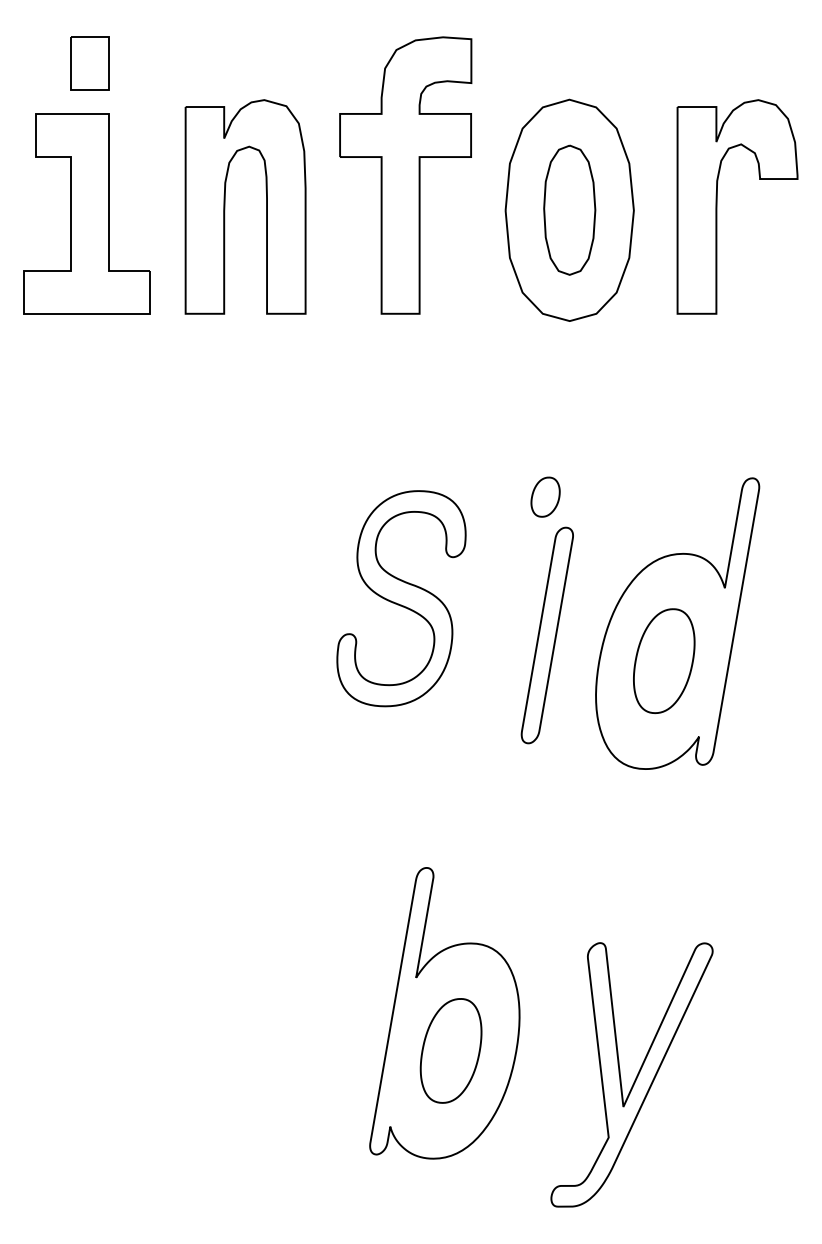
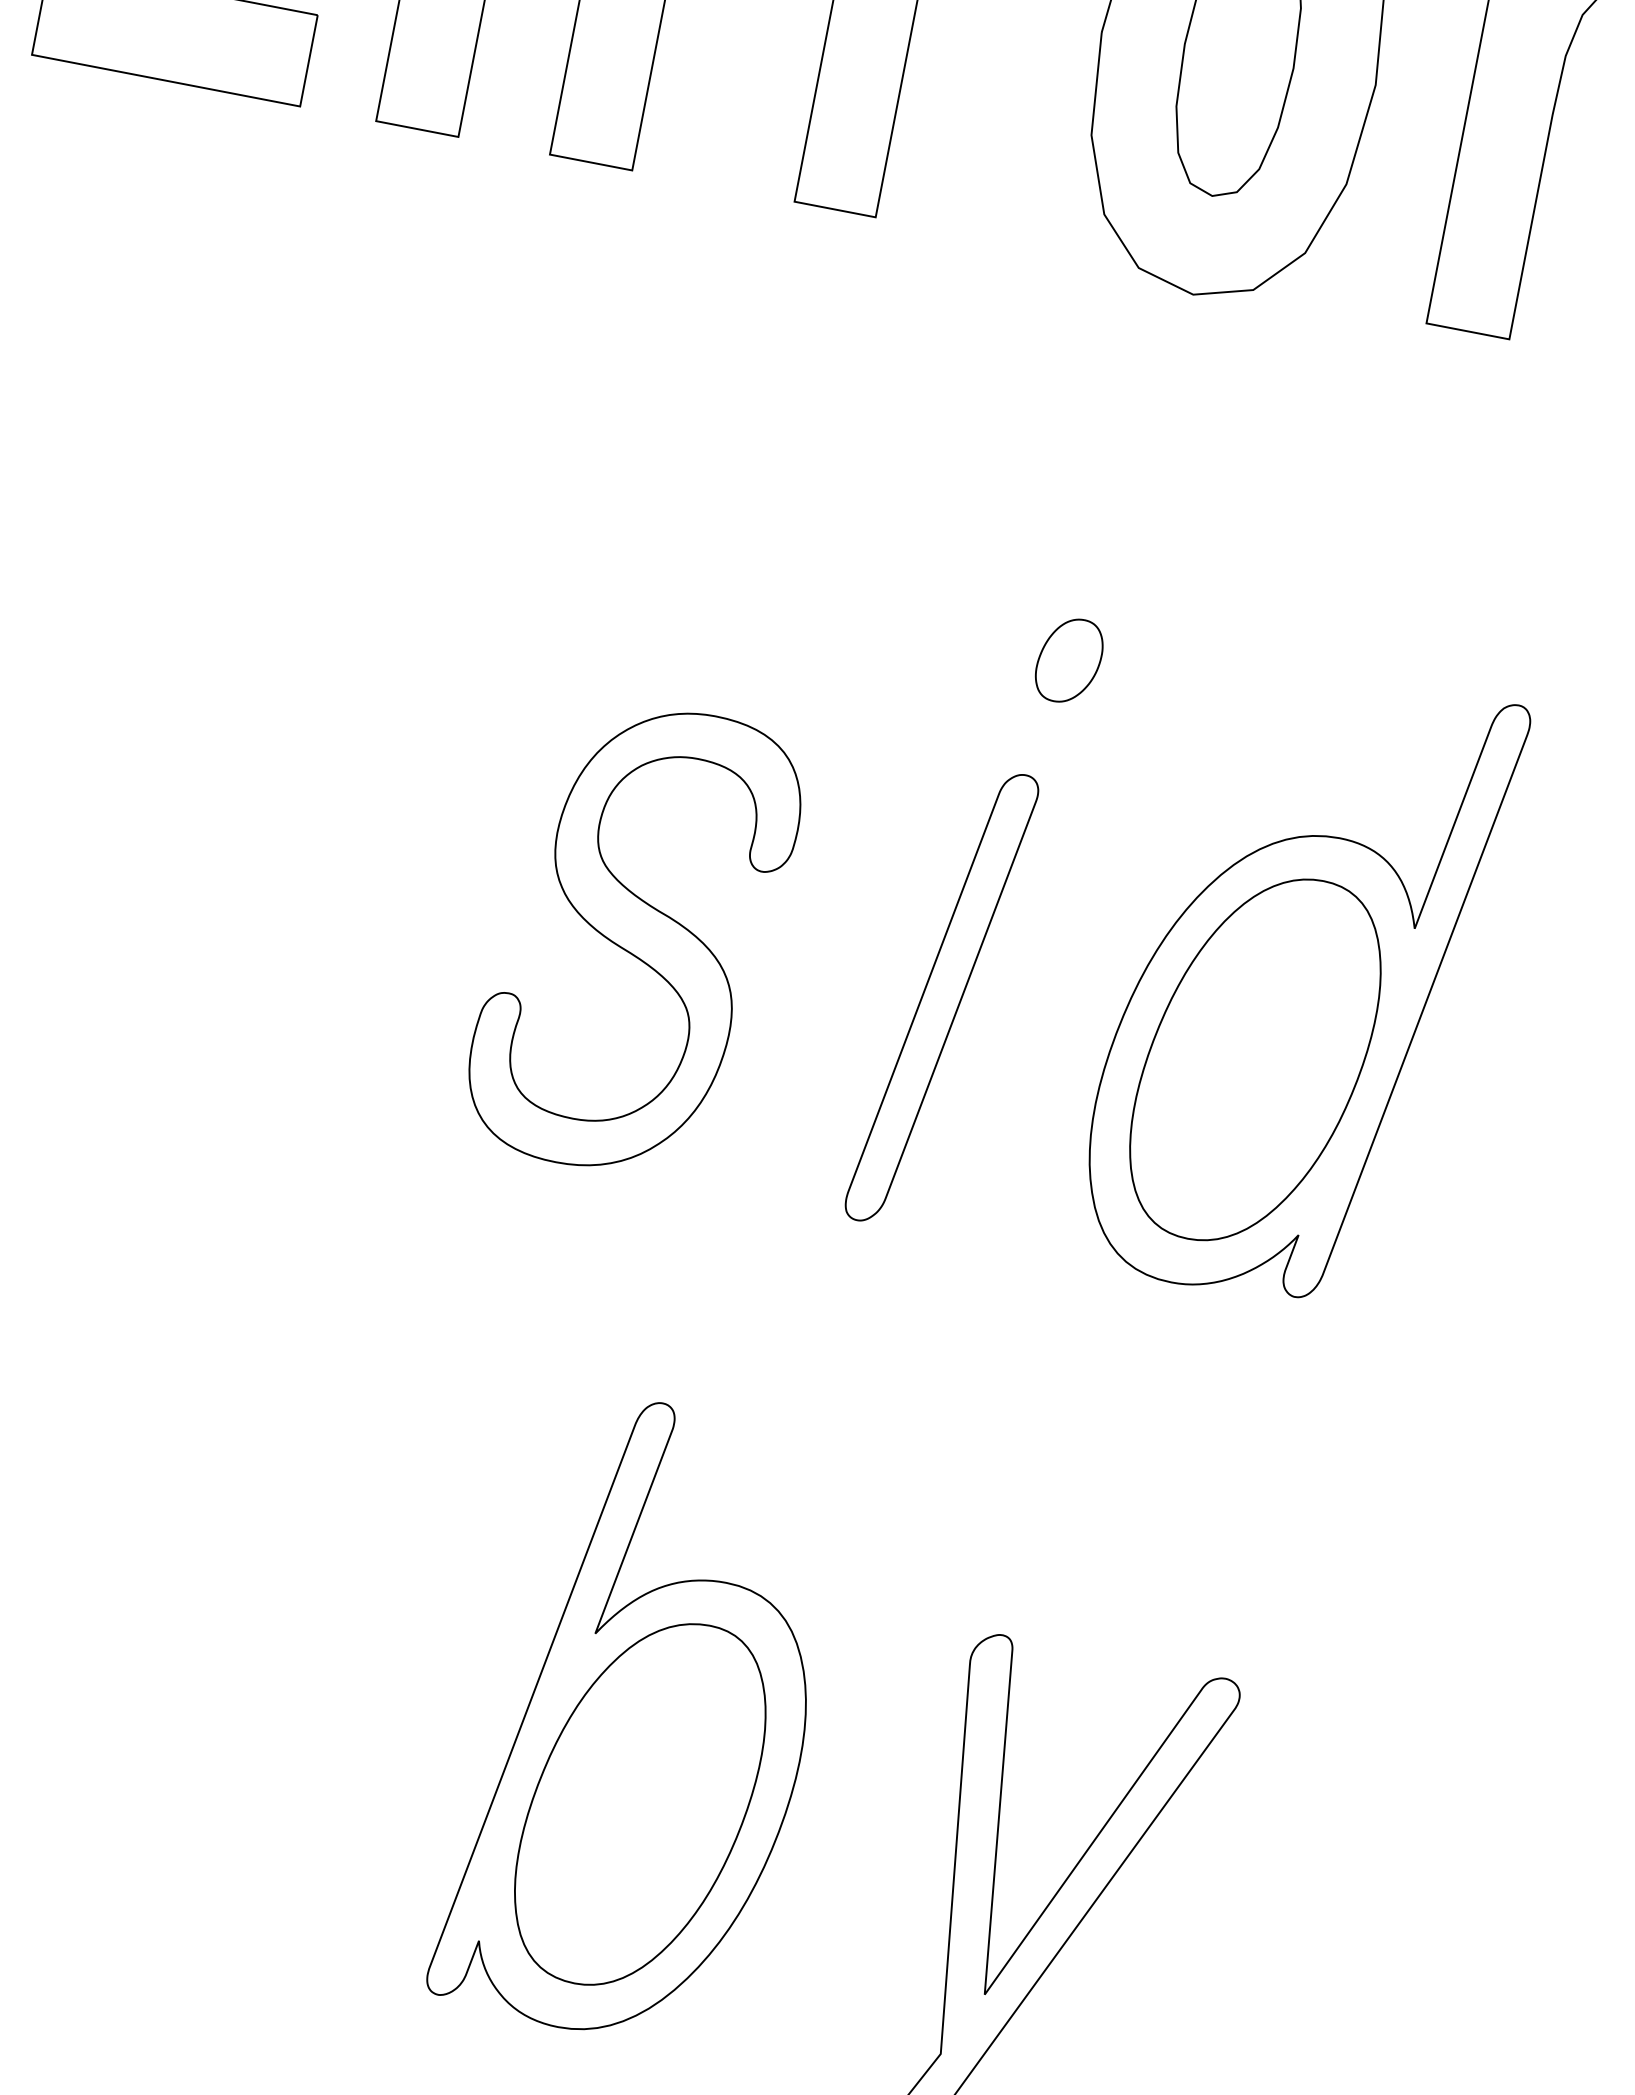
part: (401, 598) -> (634, 938), moved
part: (546, 635) -> (940, 997), moved
part: (663, 660) -> (1253, 1057), size x1.67
part: (450, 1050) -> (638, 1803), size x1.67

